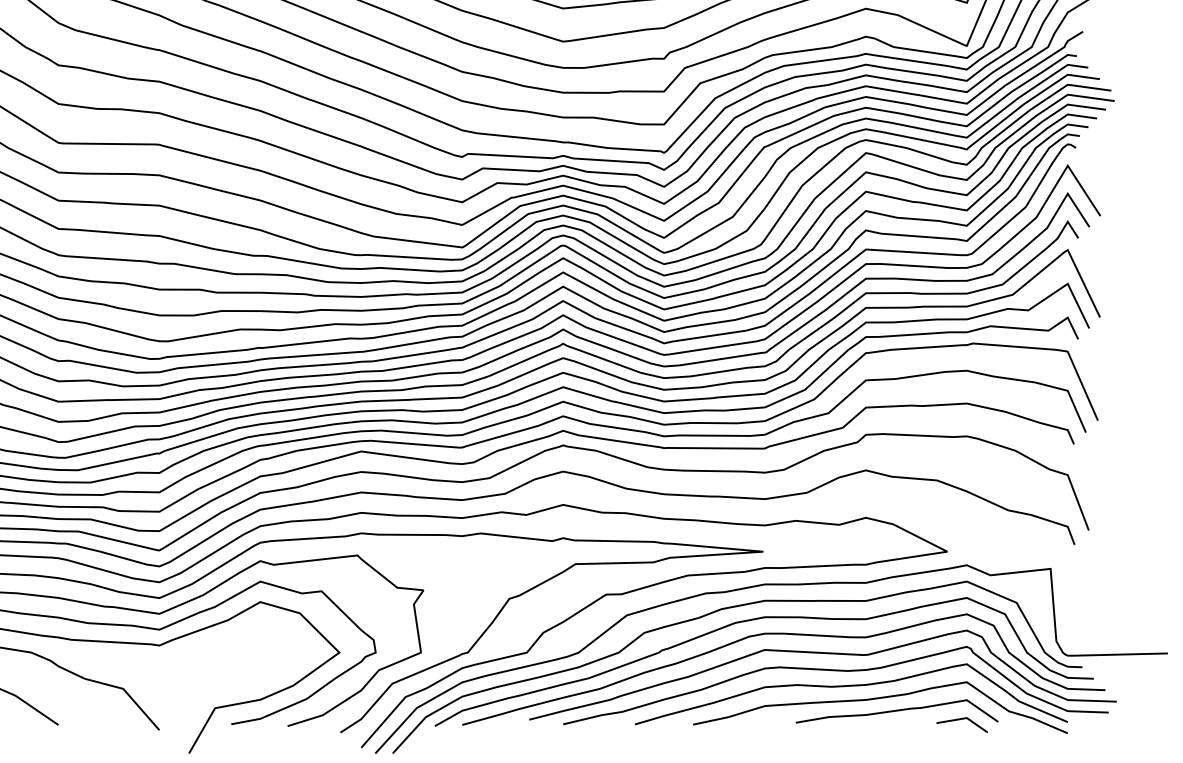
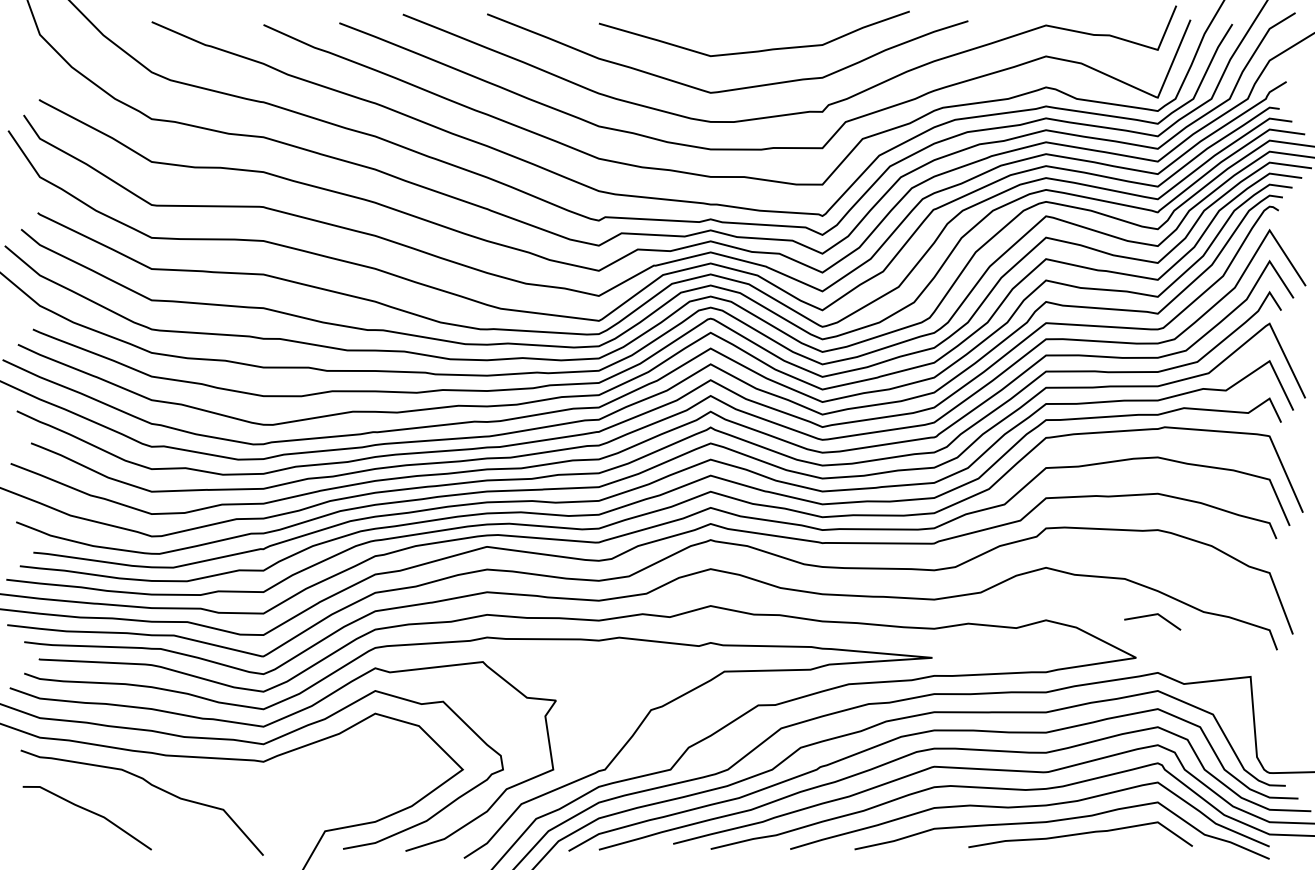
line: (961, 720) -> (1151, 616), moved

